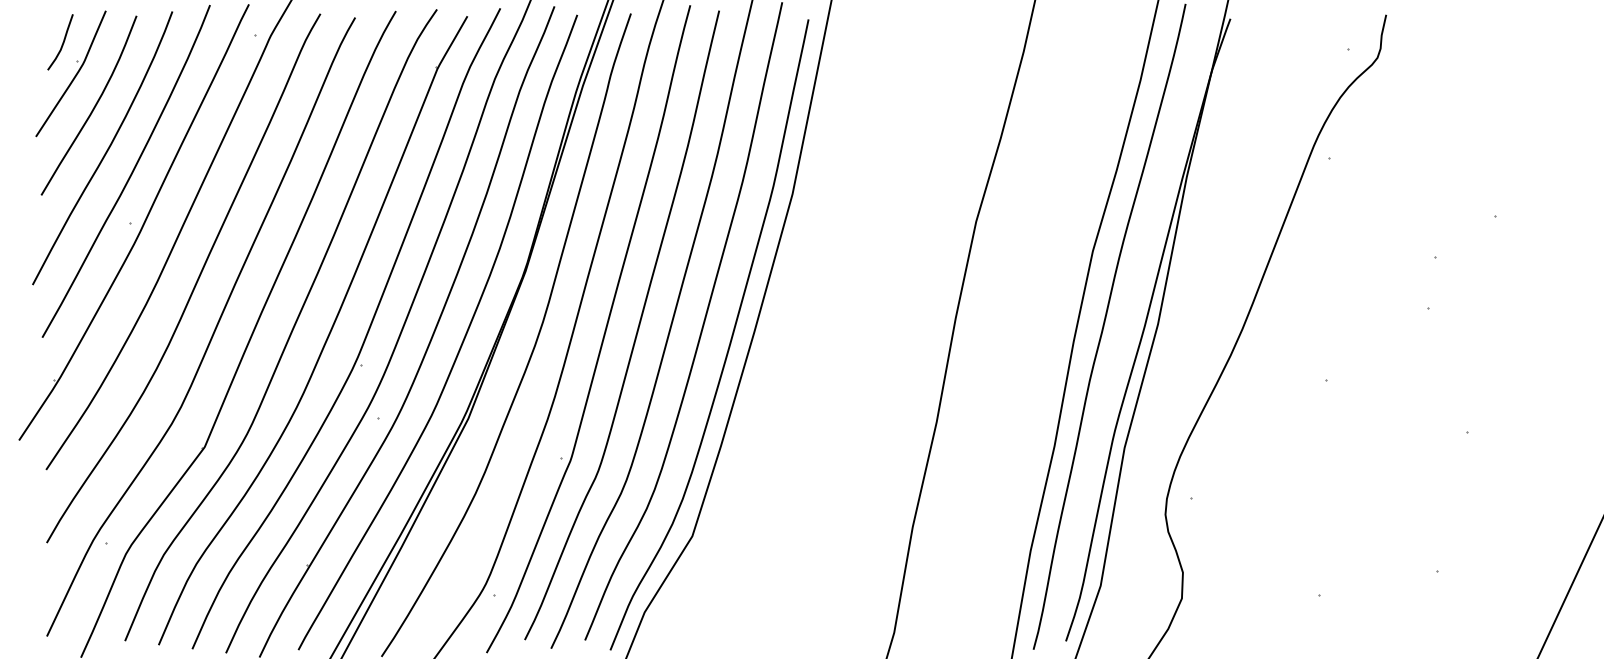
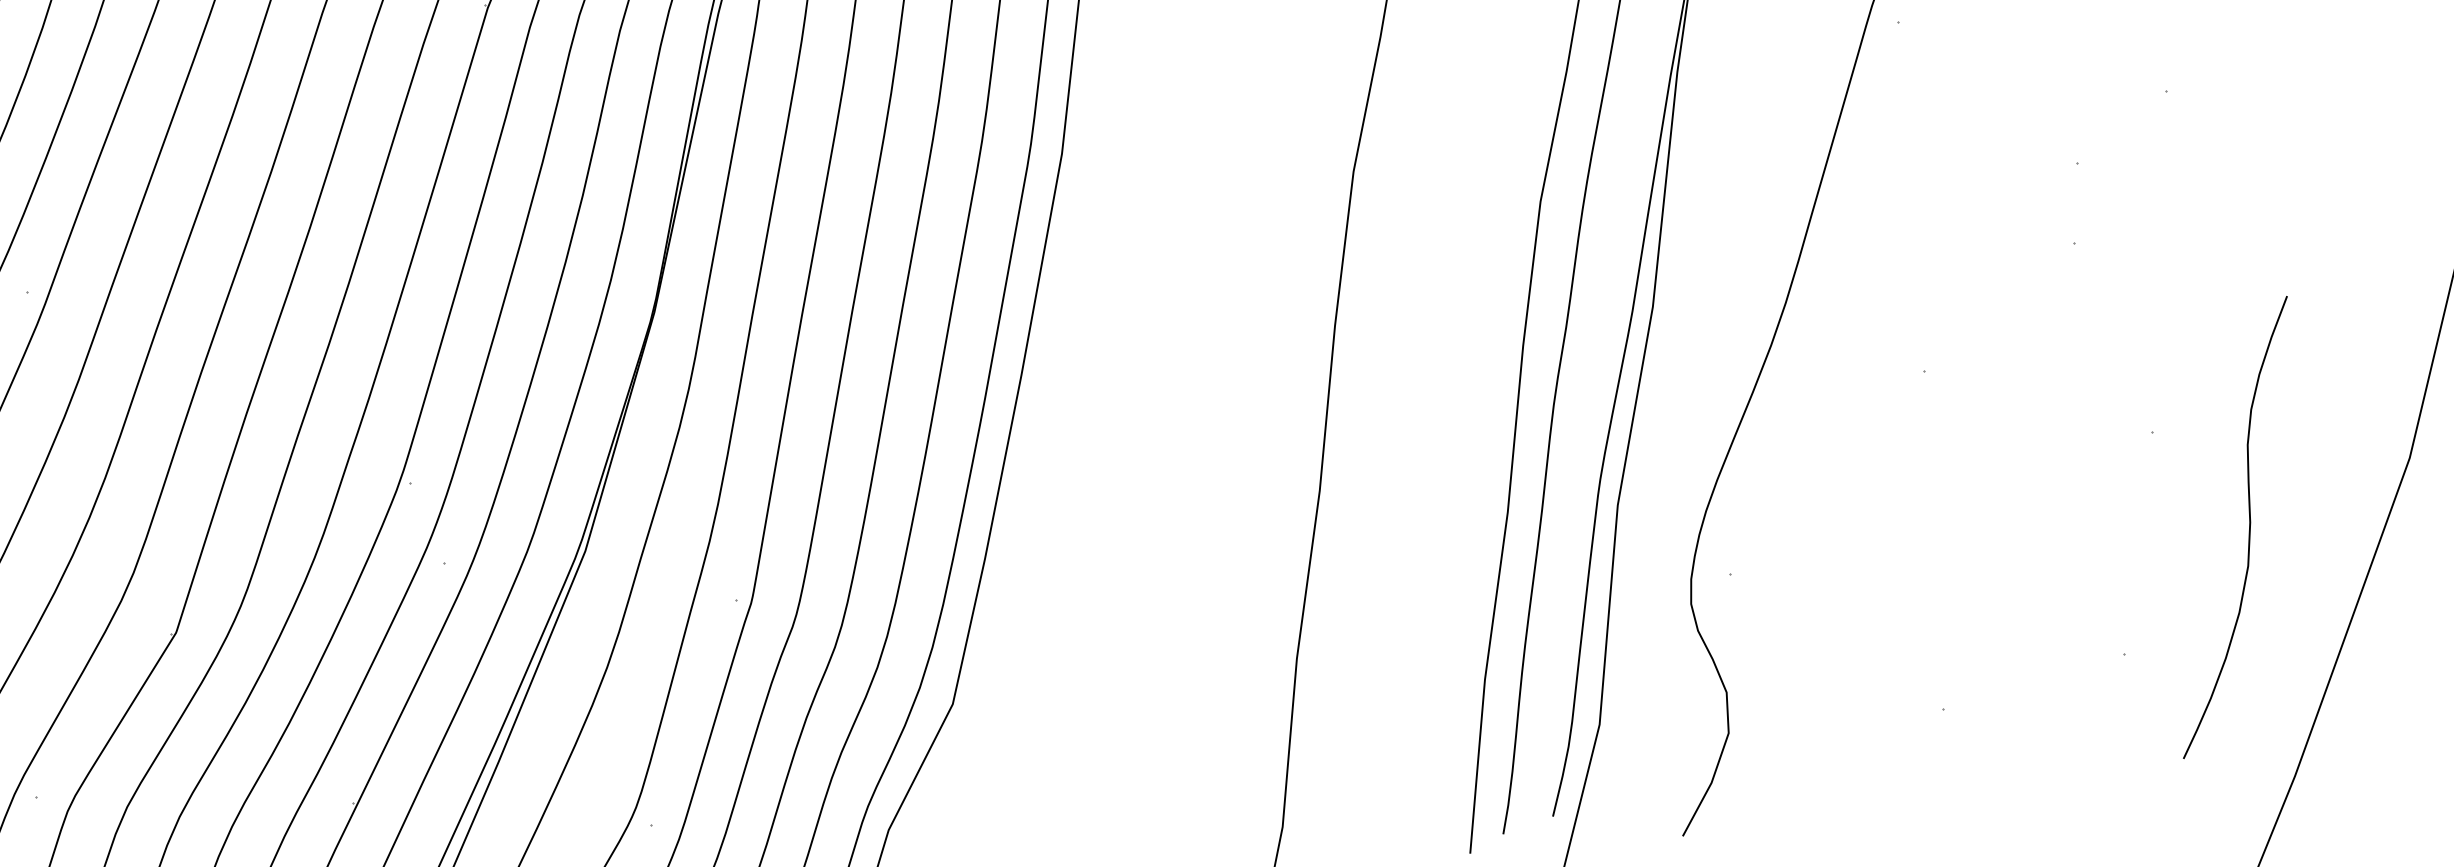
curve: (1522, 496) -> (2248, 525), added

